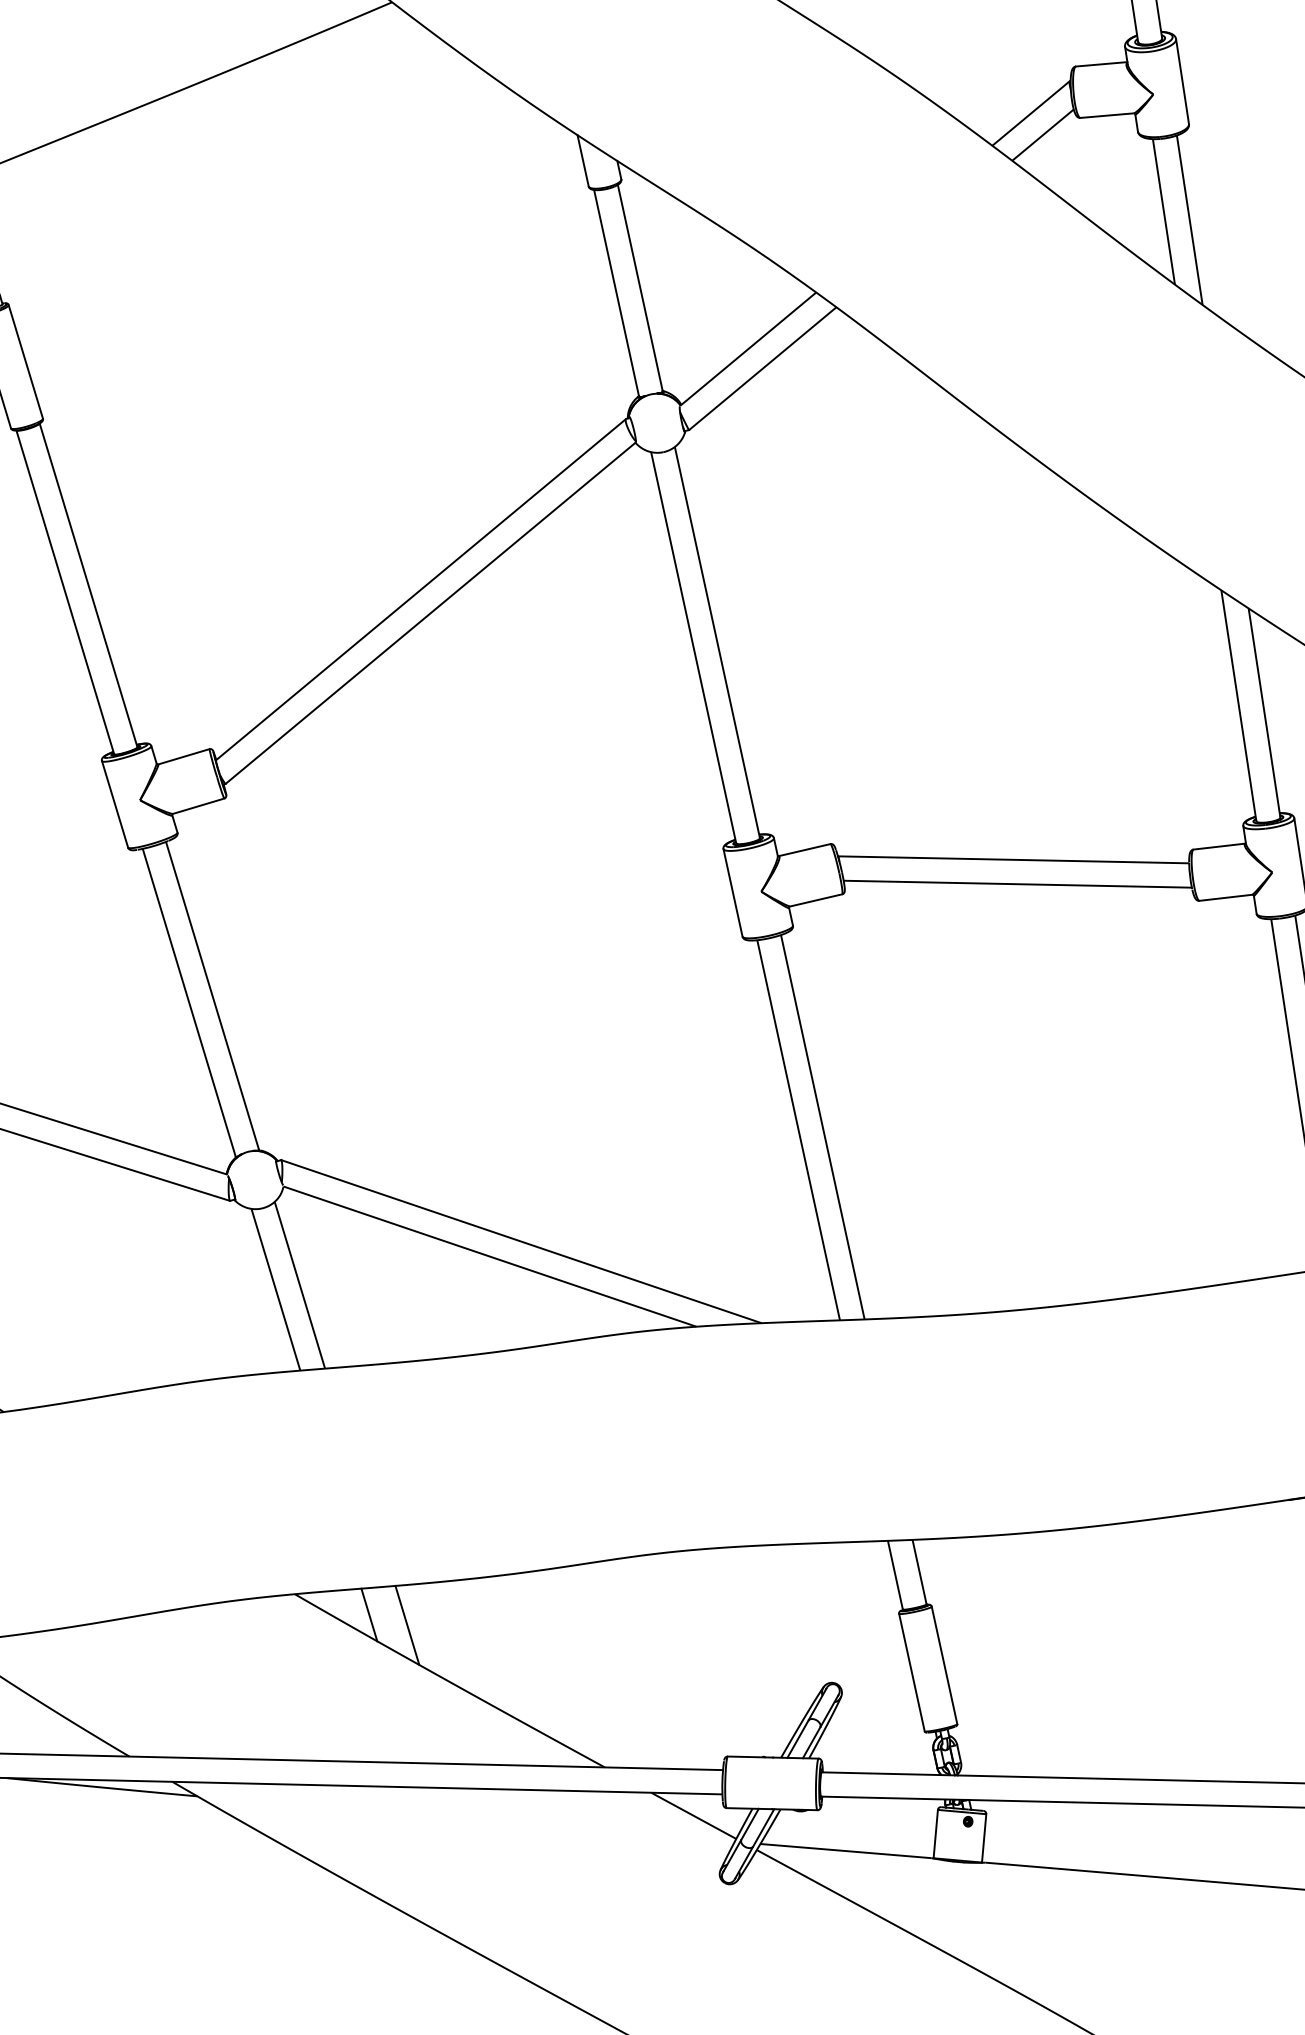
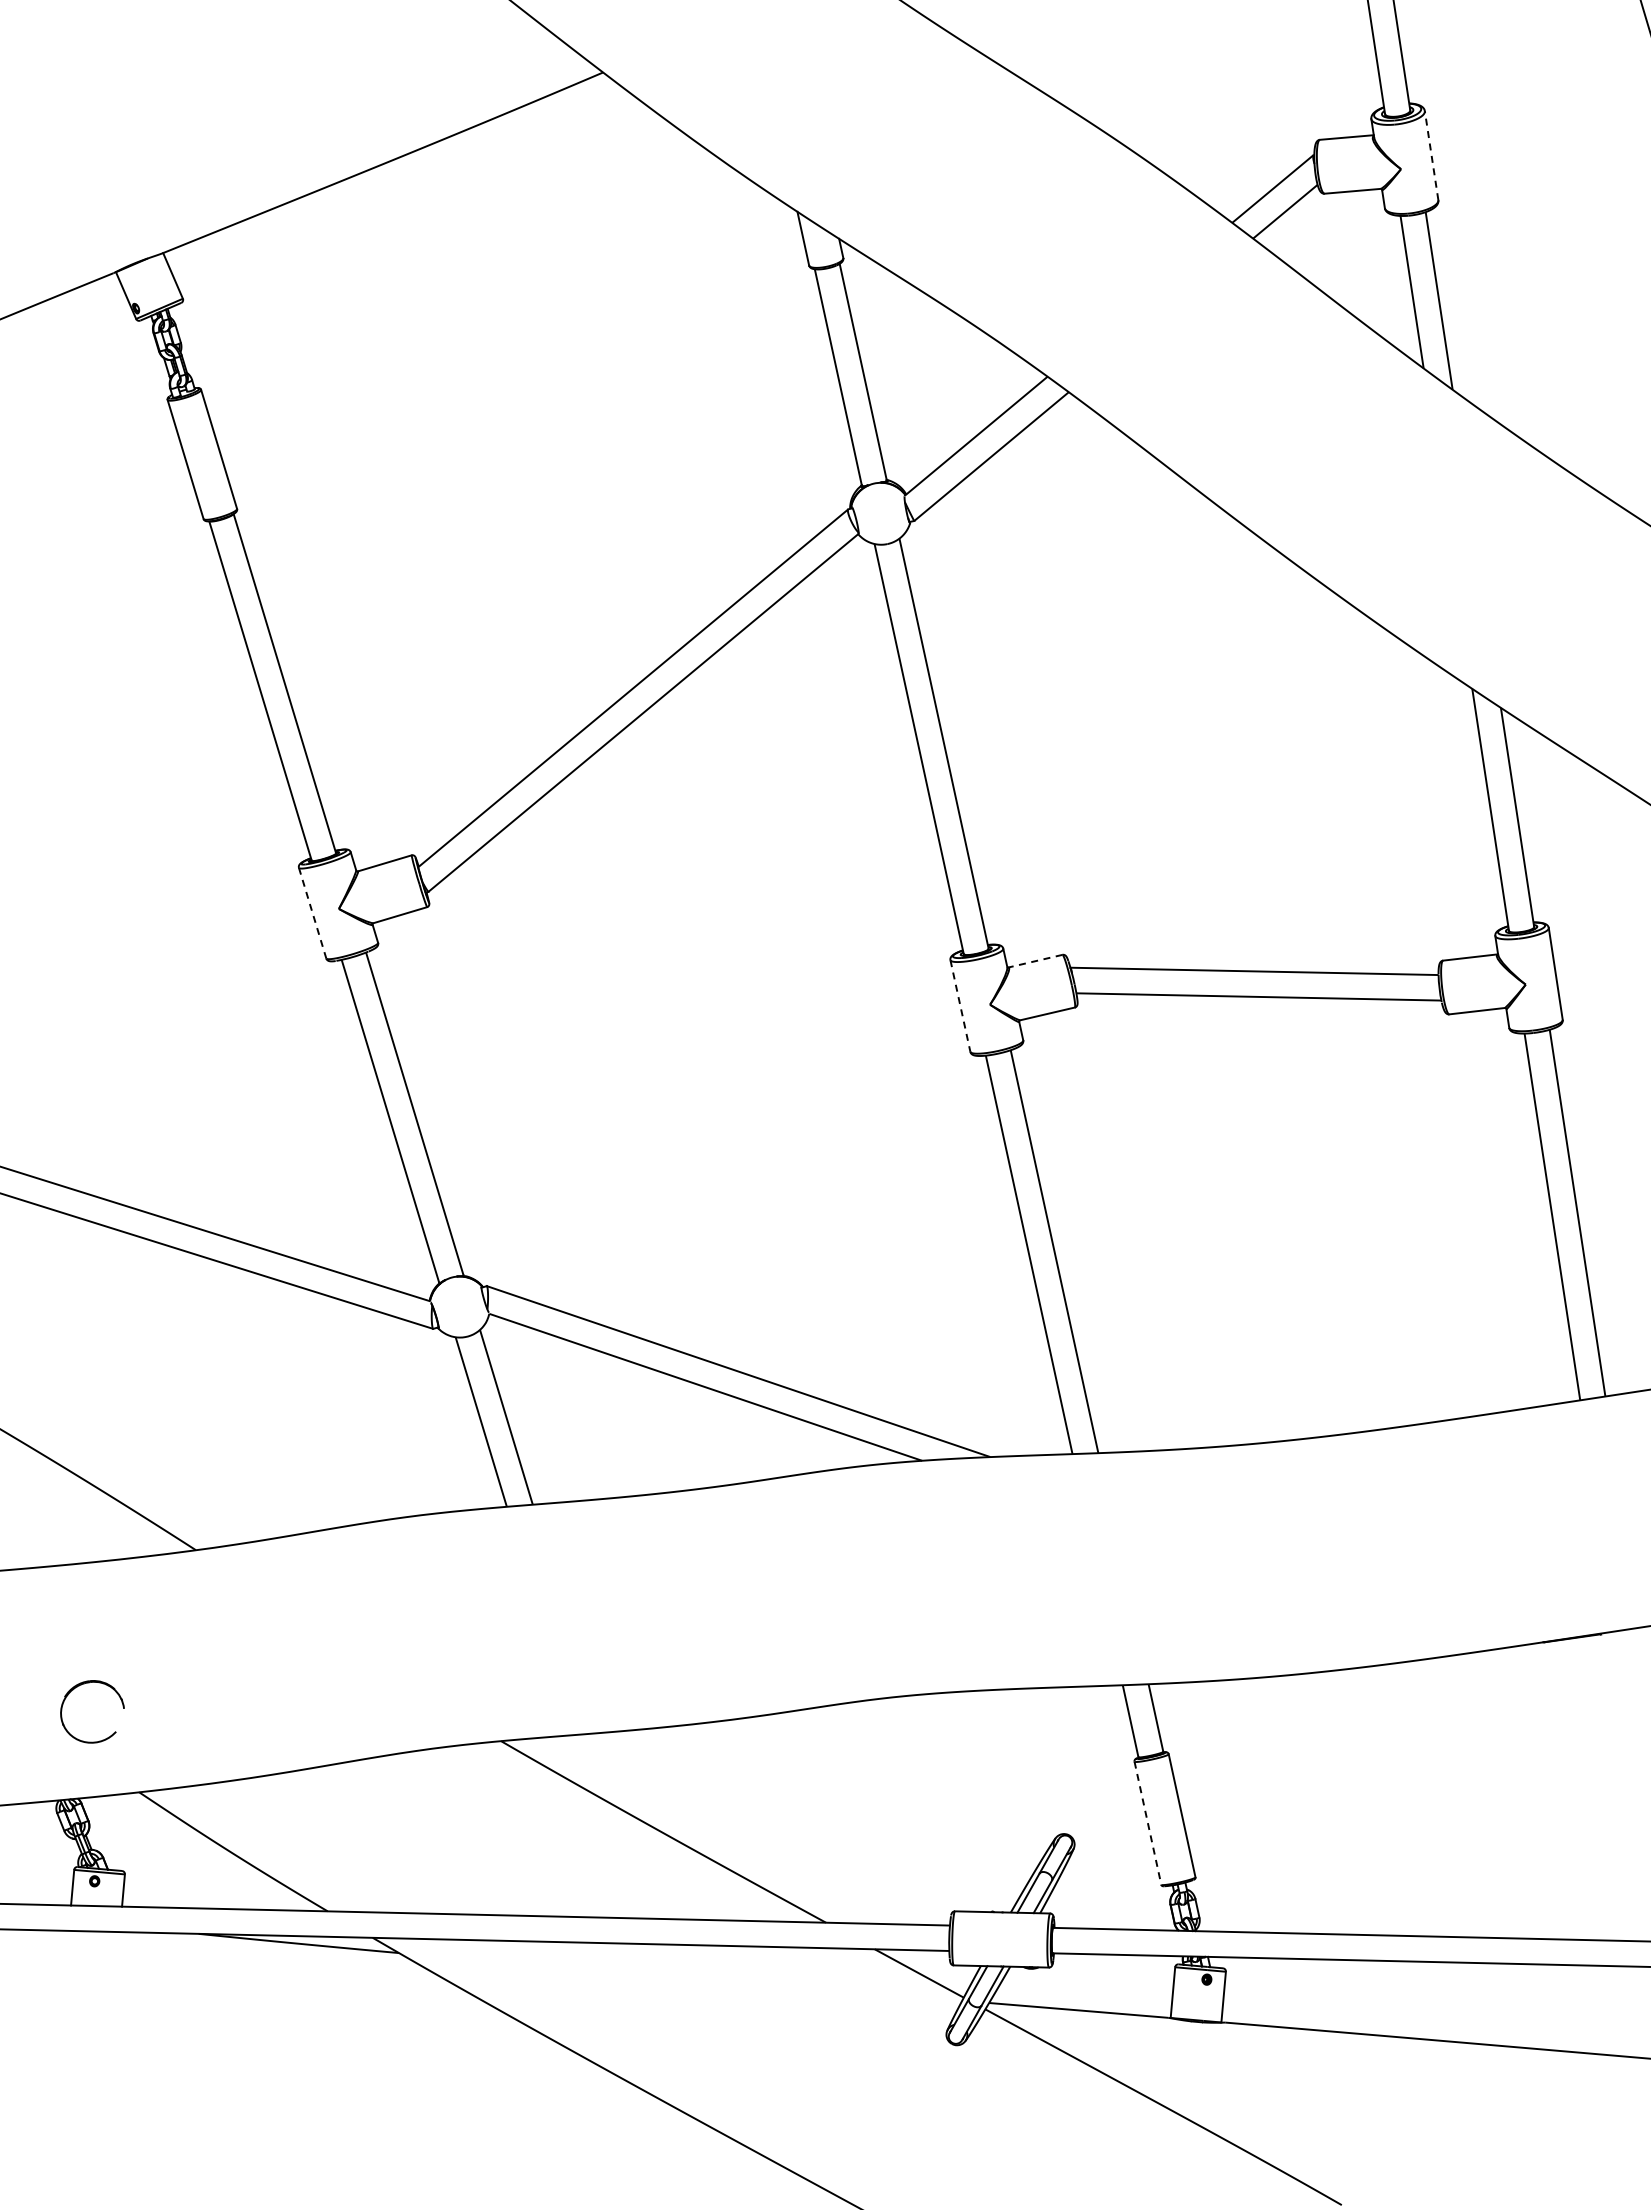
line: (1182, 81) -> (1431, 155), solid -> dashed
line: (114, 804) -> (312, 913), solid -> dashed
line: (803, 850) -> (1034, 961), solid -> dashed
line: (733, 893) -> (960, 1006), solid -> dashed
line: (368, 1614) -> (578, 1762), removed
line: (406, 1625) -> (618, 1773), removed
line: (911, 1672) -> (1147, 1823), solid -> dashed

